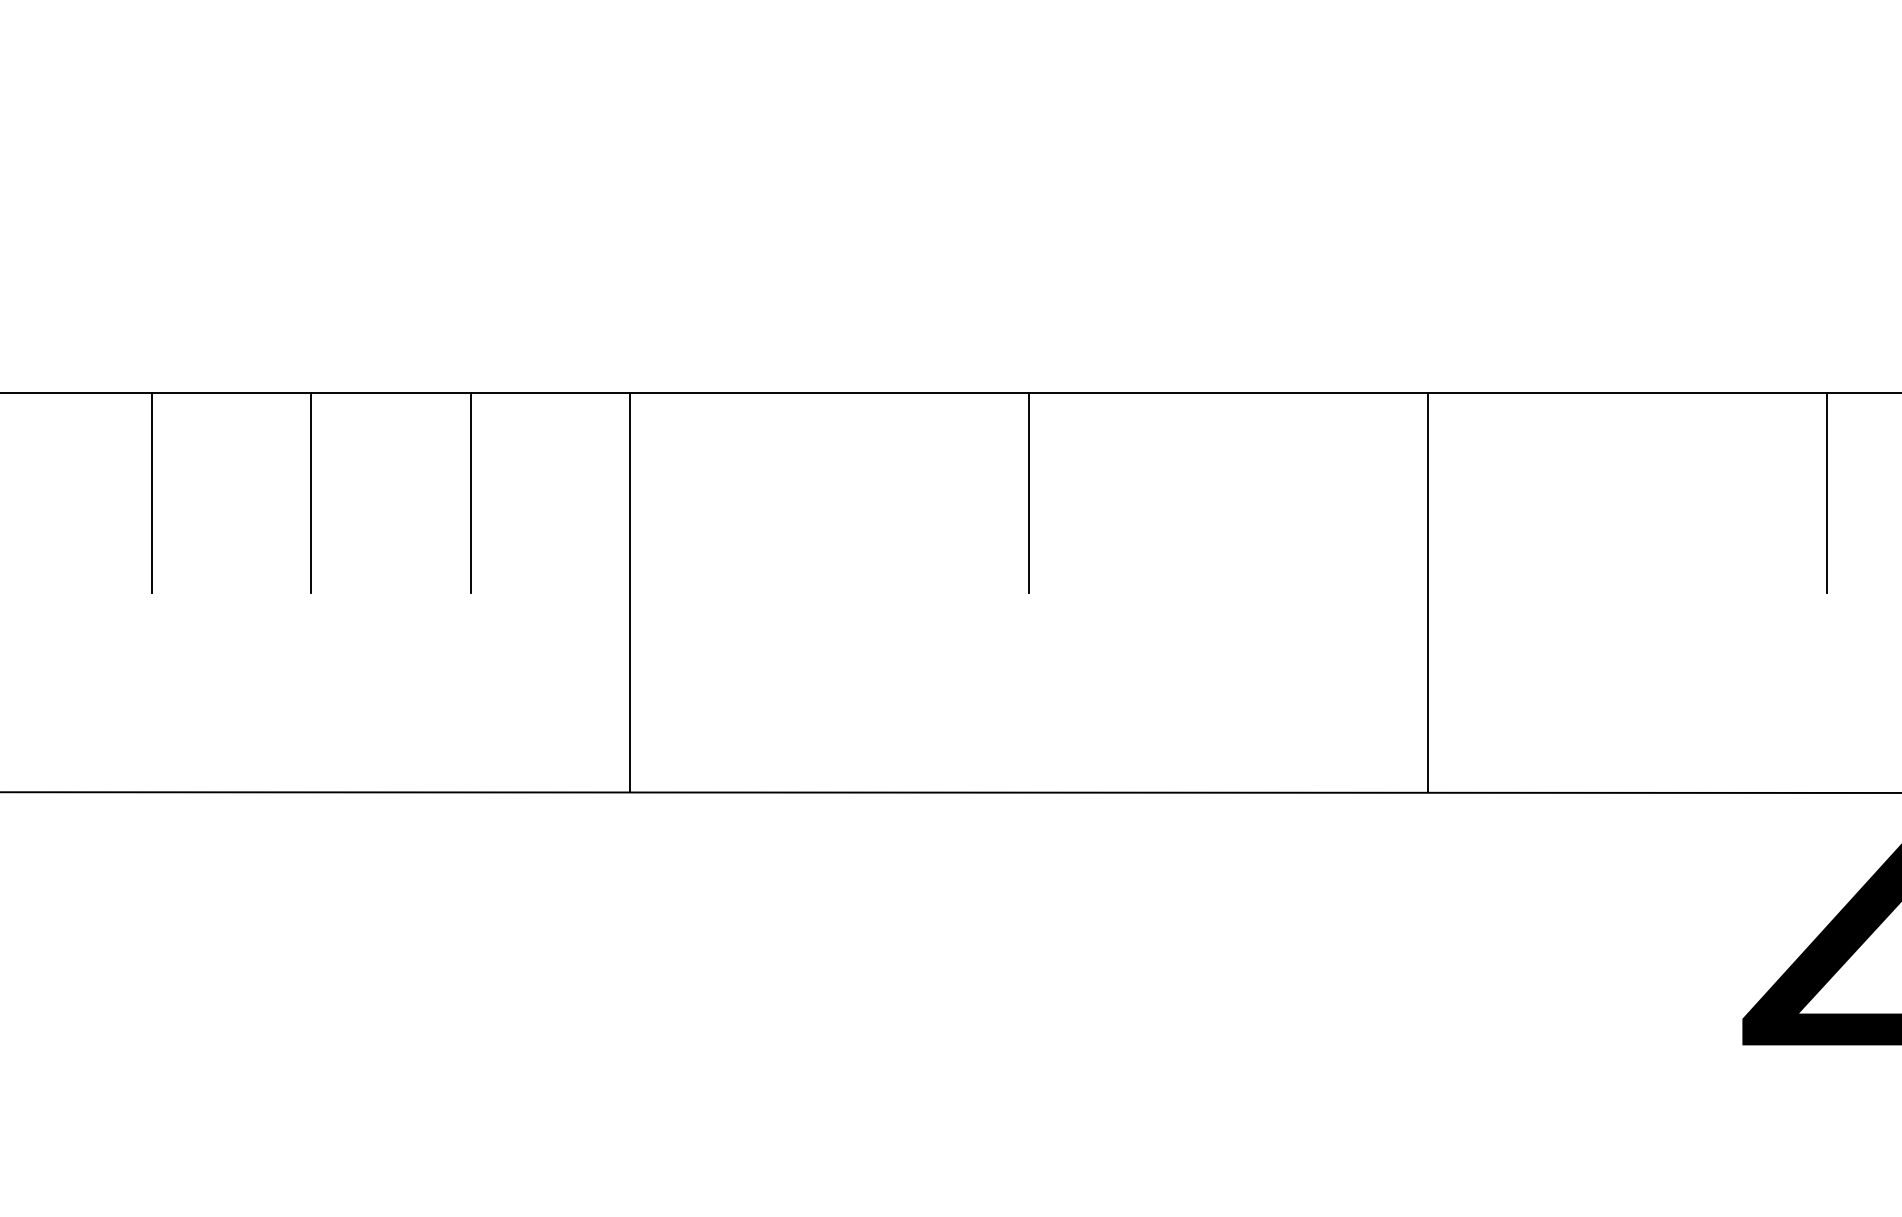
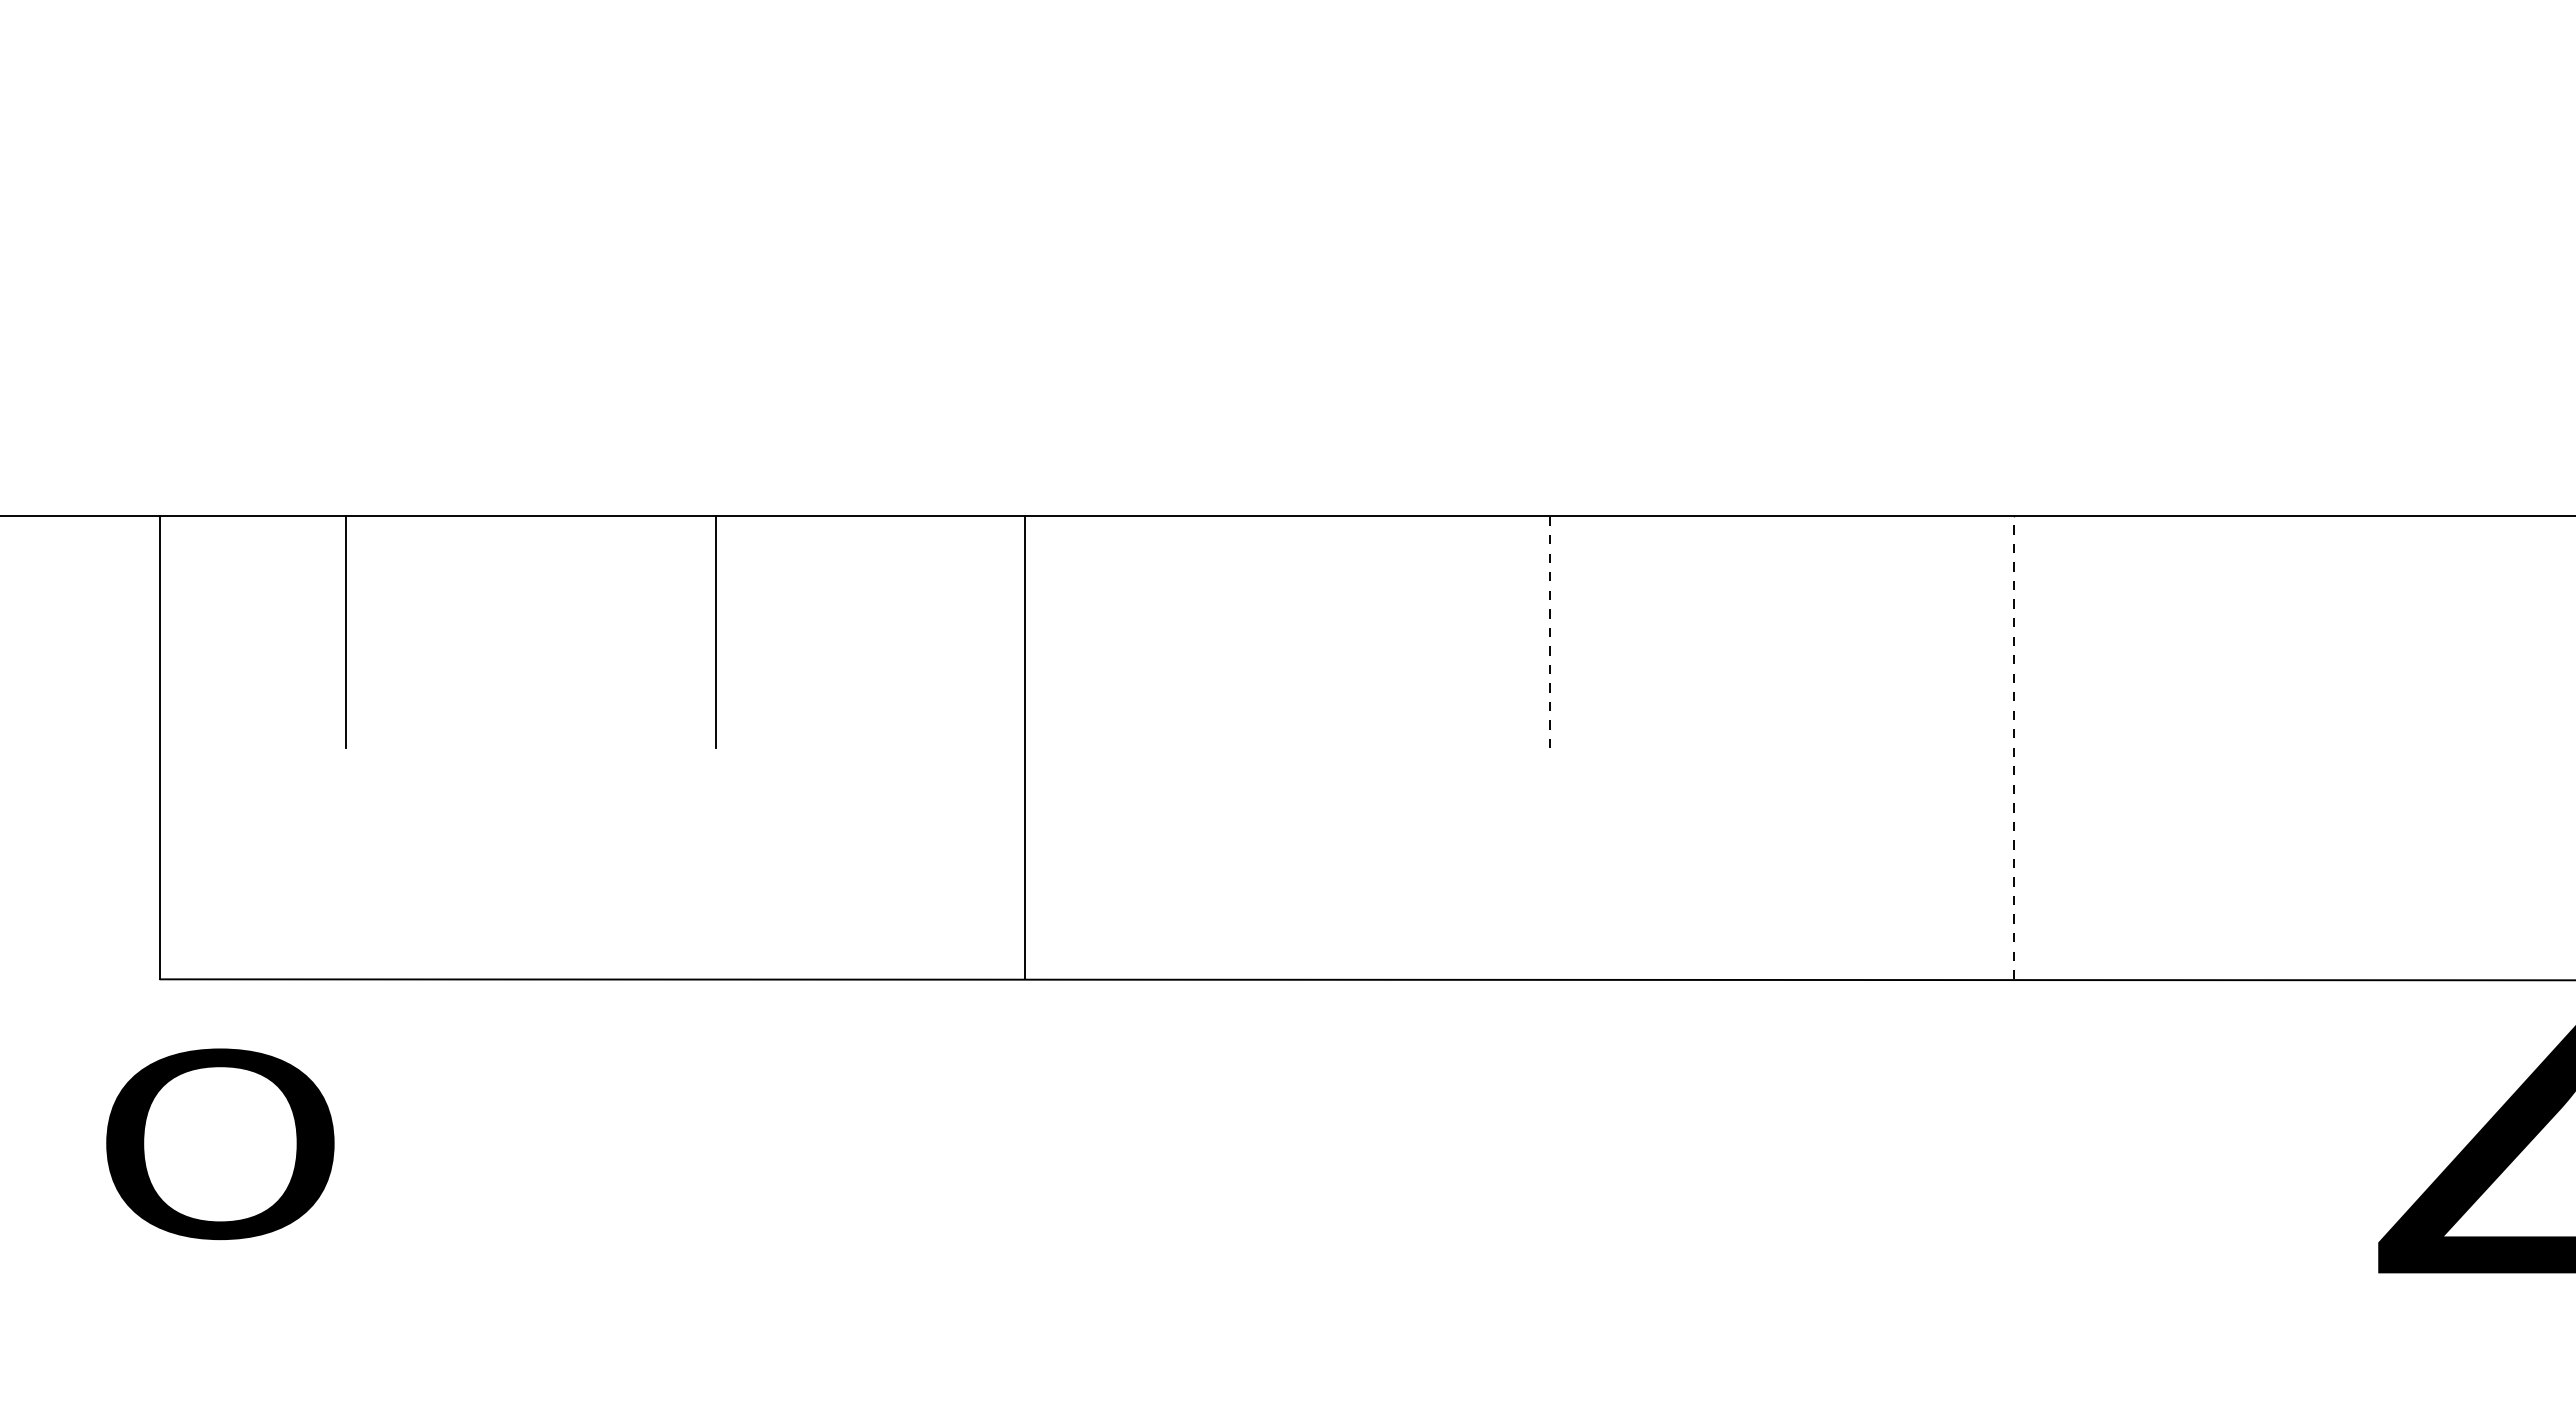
line: (151, 492) -> (531, 631), removed
line: (470, 492) -> (901, 631), removed
line: (1029, 492) -> (1550, 631), solid -> dashed
line: (1827, 493) -> (2476, 632), removed
line: (630, 592) -> (1025, 747), moved
line: (1428, 592) -> (2013, 747), solid -> dashed

